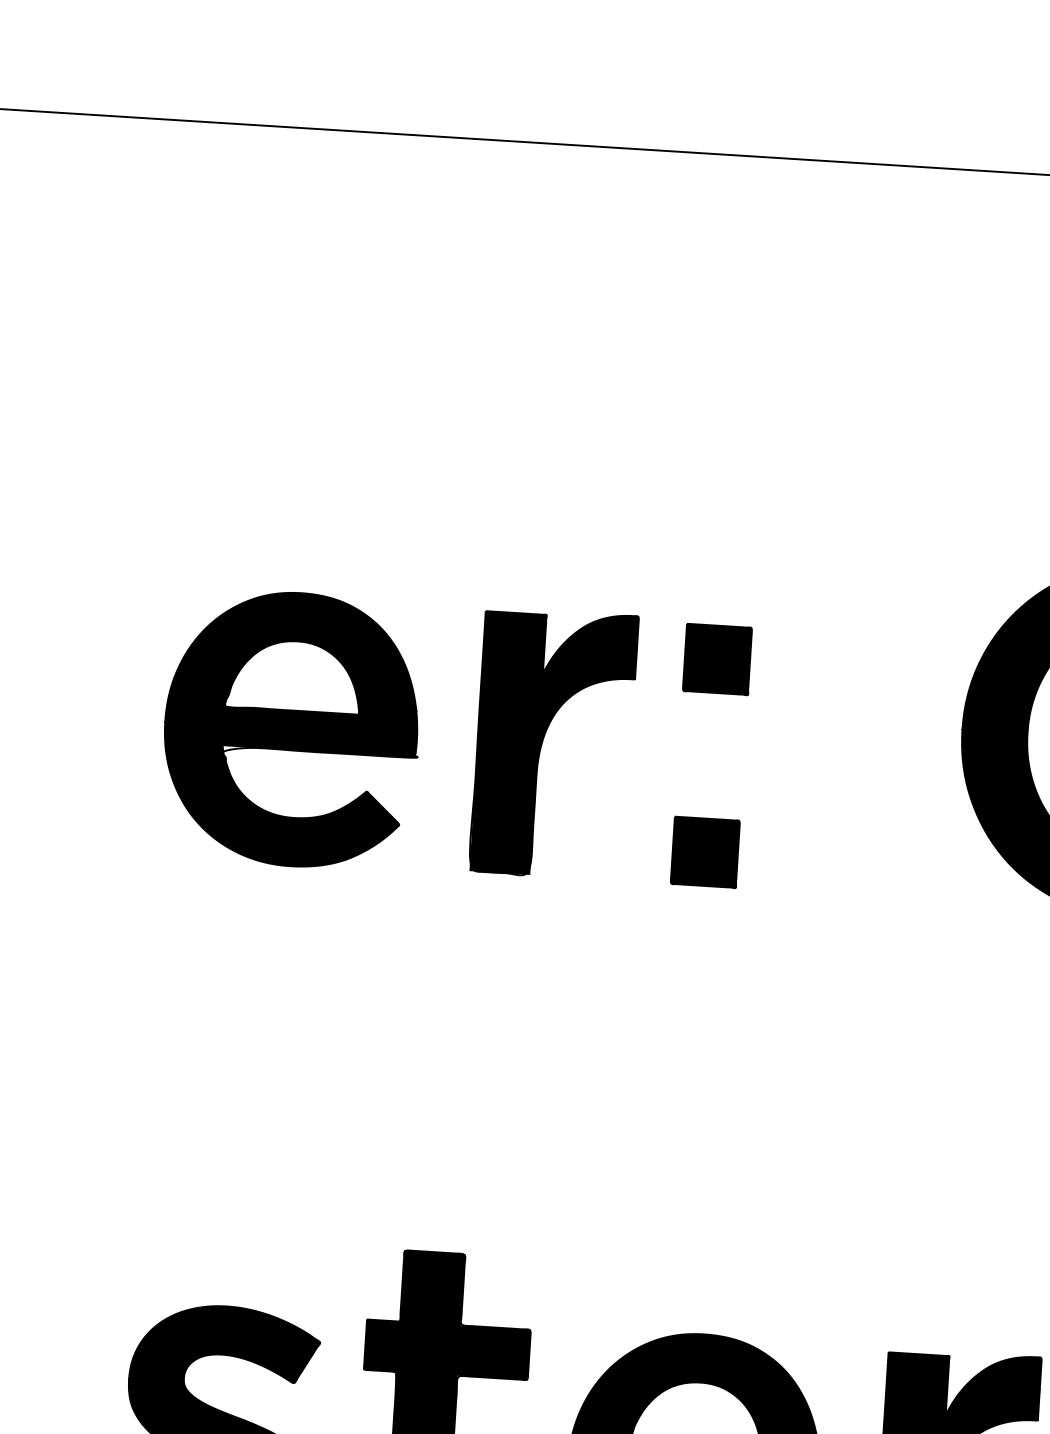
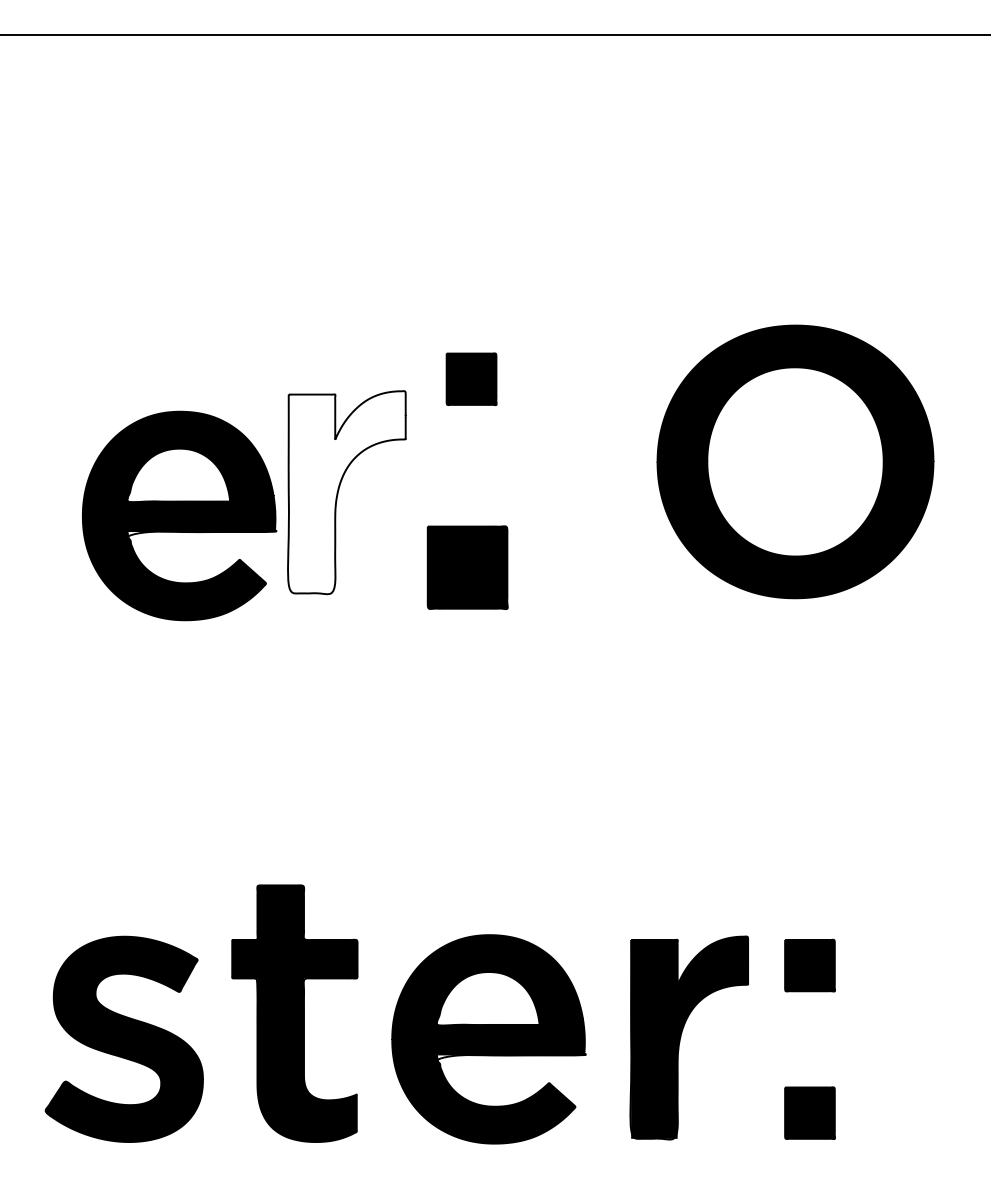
part: (717, 659) -> (471, 379), moved
part: (291, 728) -> (179, 515), moved
fill: (553, 743) -> (346, 492), removed
part: (705, 851) -> (467, 567), size x1.6

